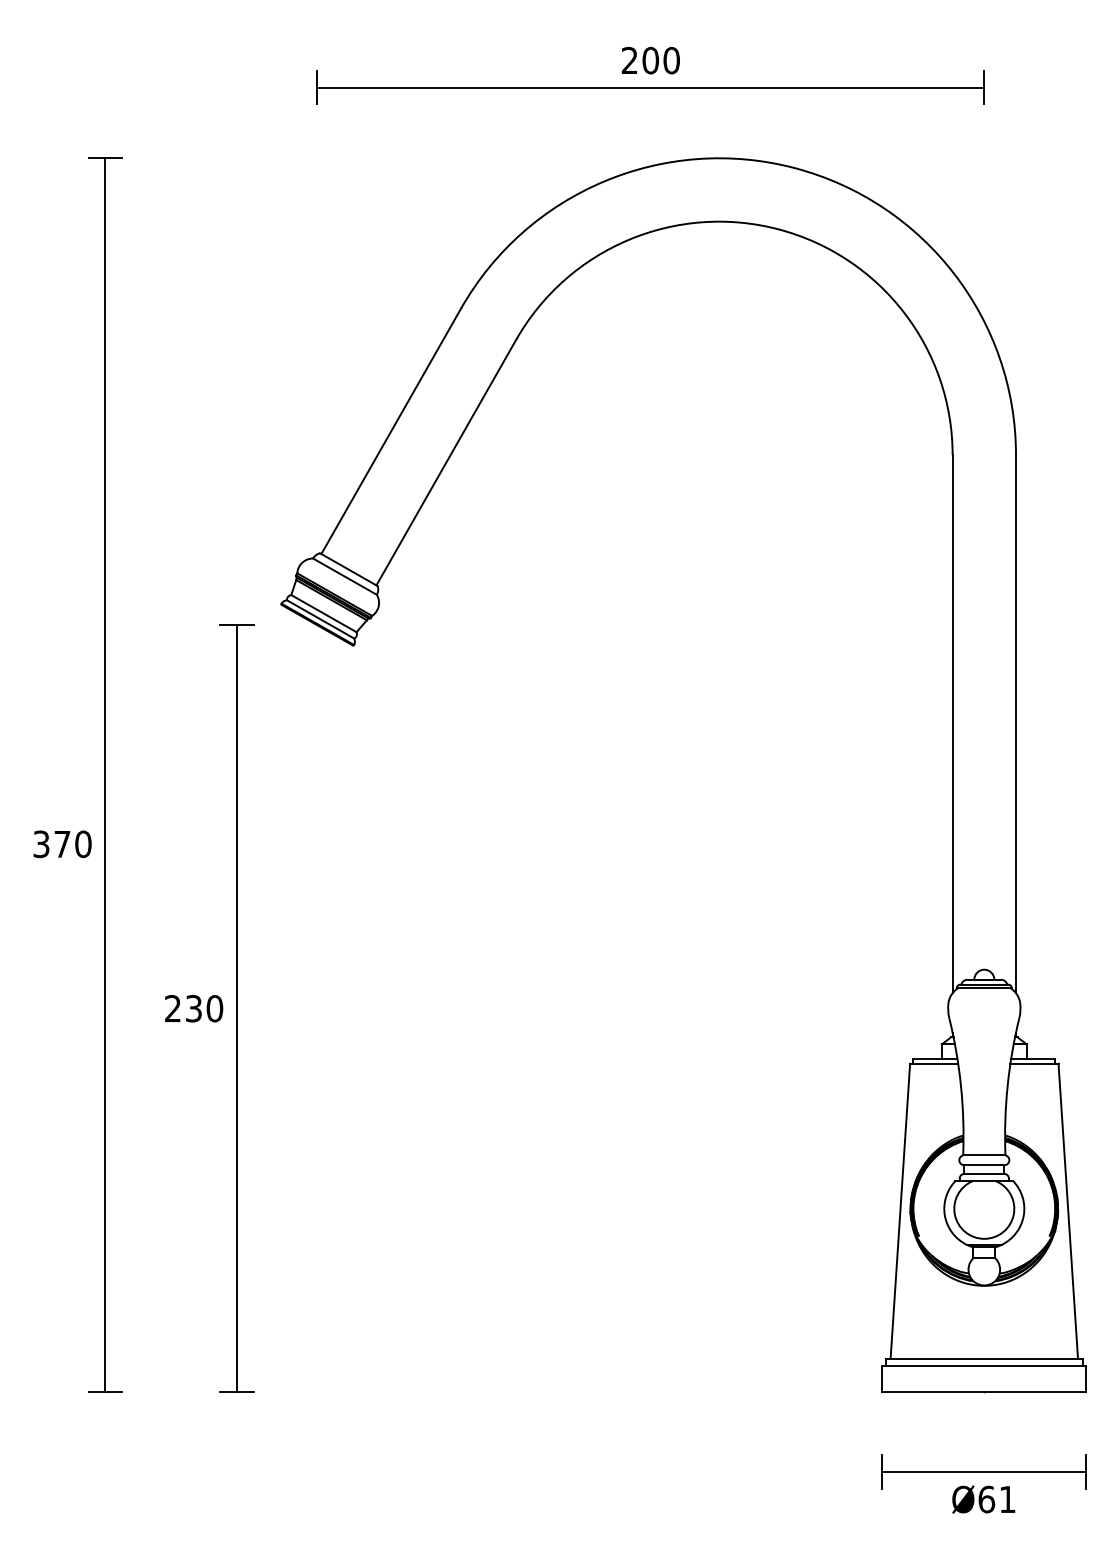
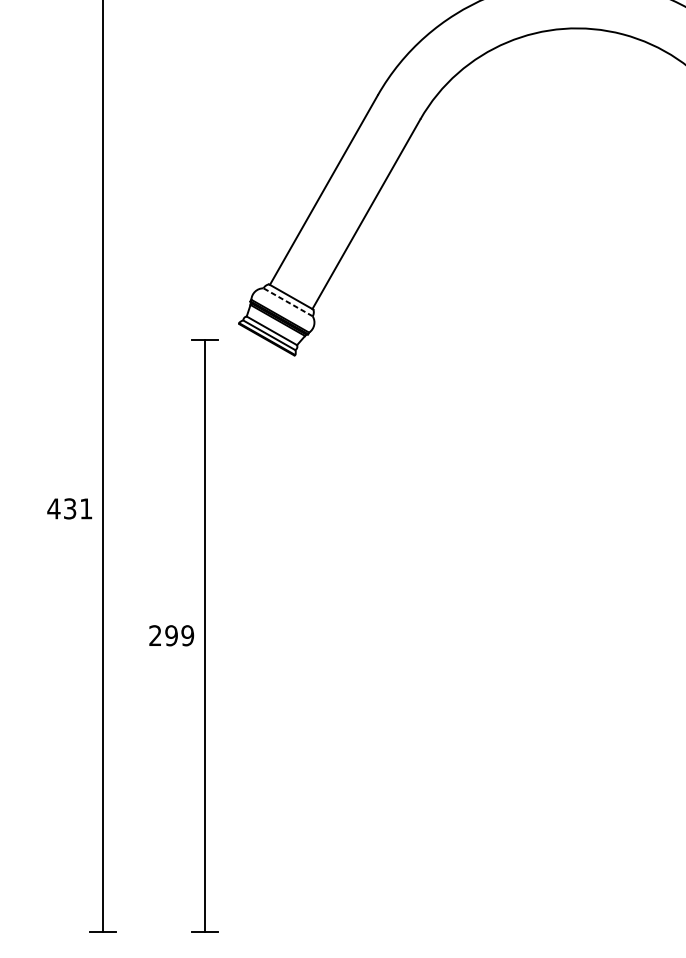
line: (344, 576) -> (287, 302), solid -> dashed
text: (61, 844) -> (69, 509), 370 -> 431
text: (204, 1008) -> (179, 635), 230 -> 299

